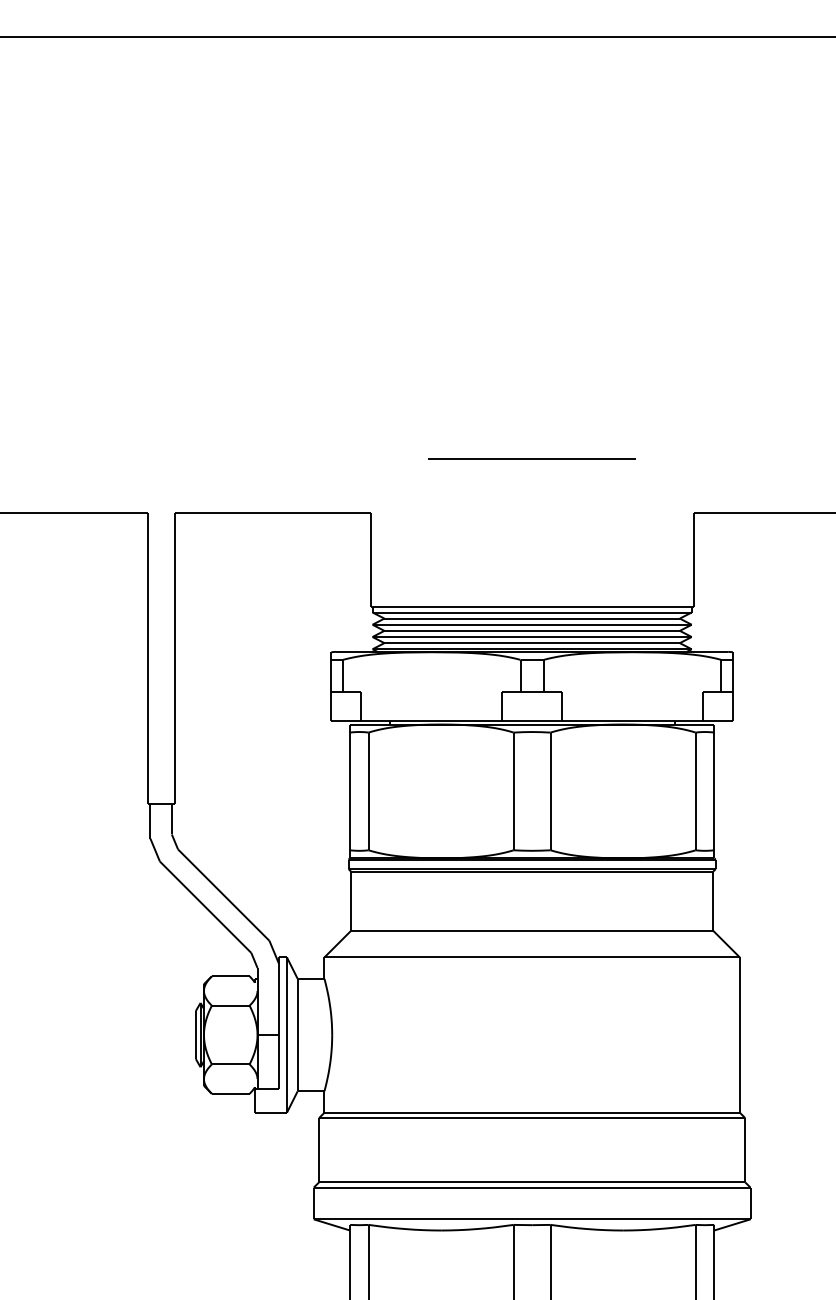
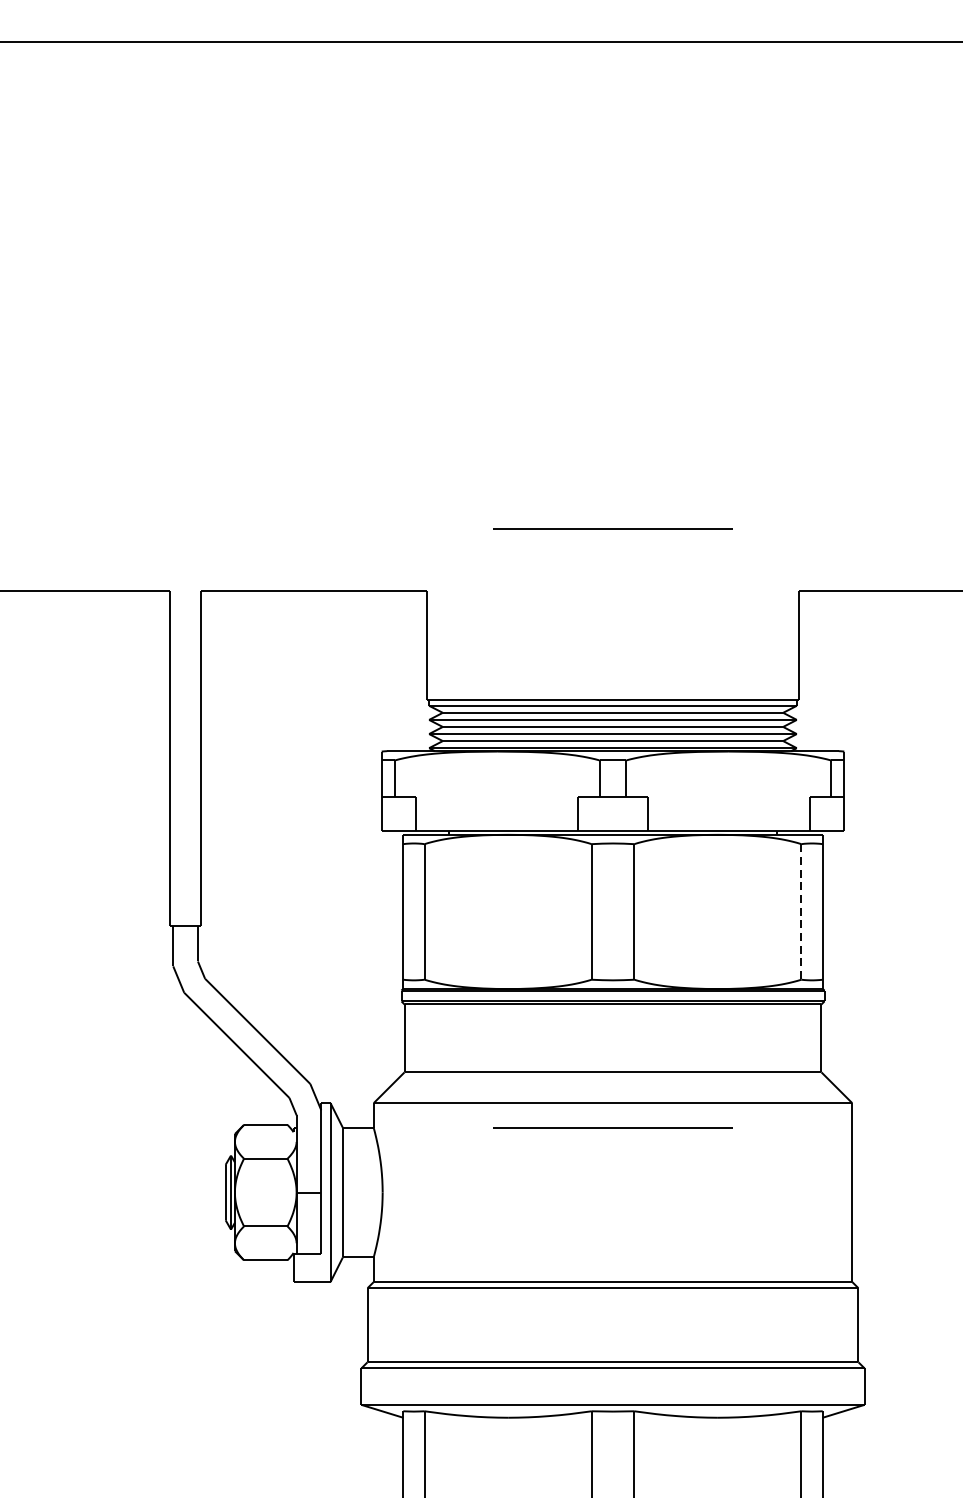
line: (695, 791) -> (801, 912), solid -> dashed
line: (531, 978) -> (612, 1127), added

